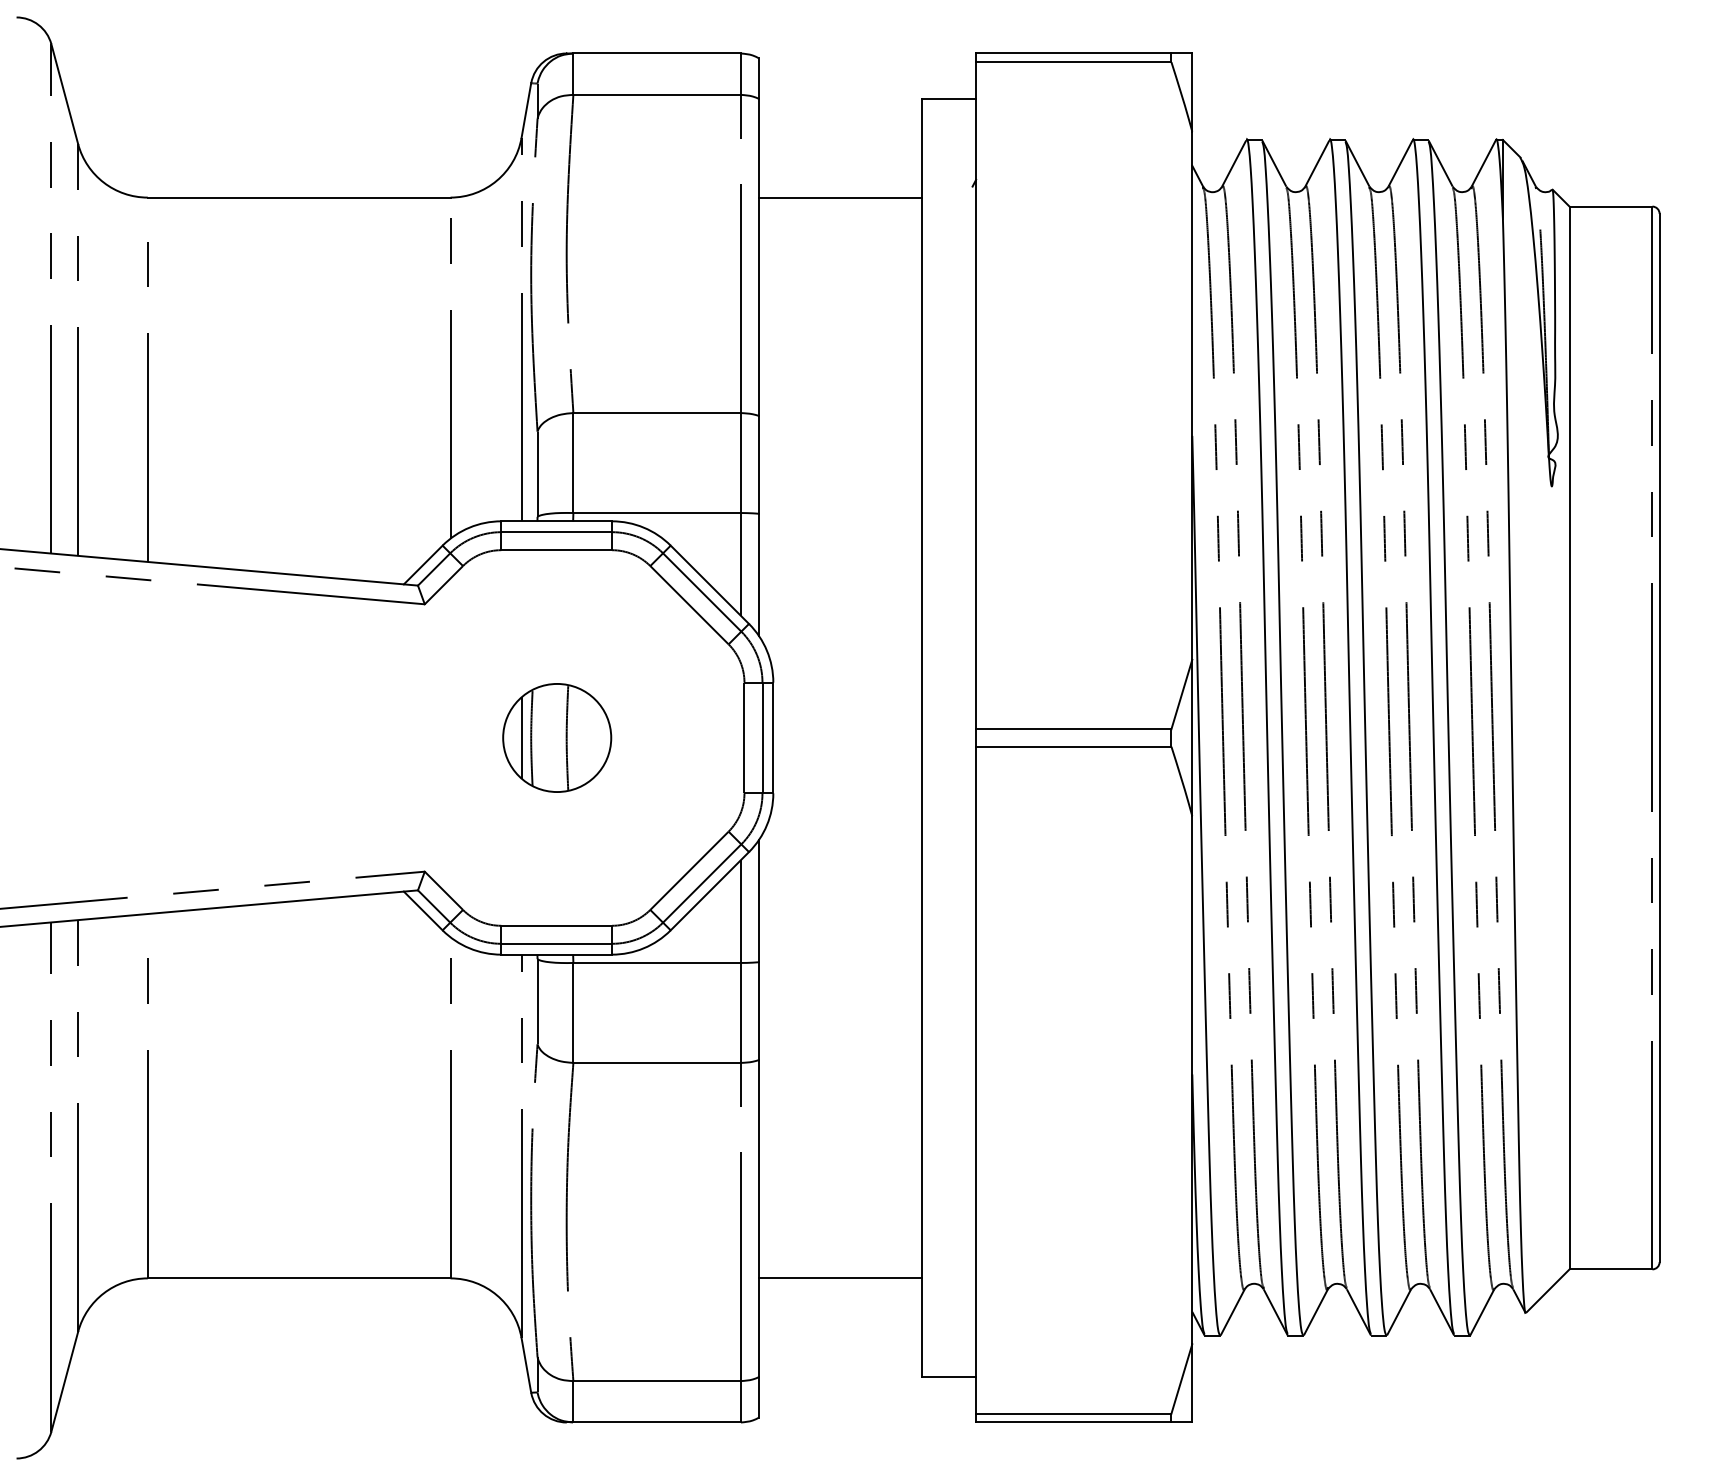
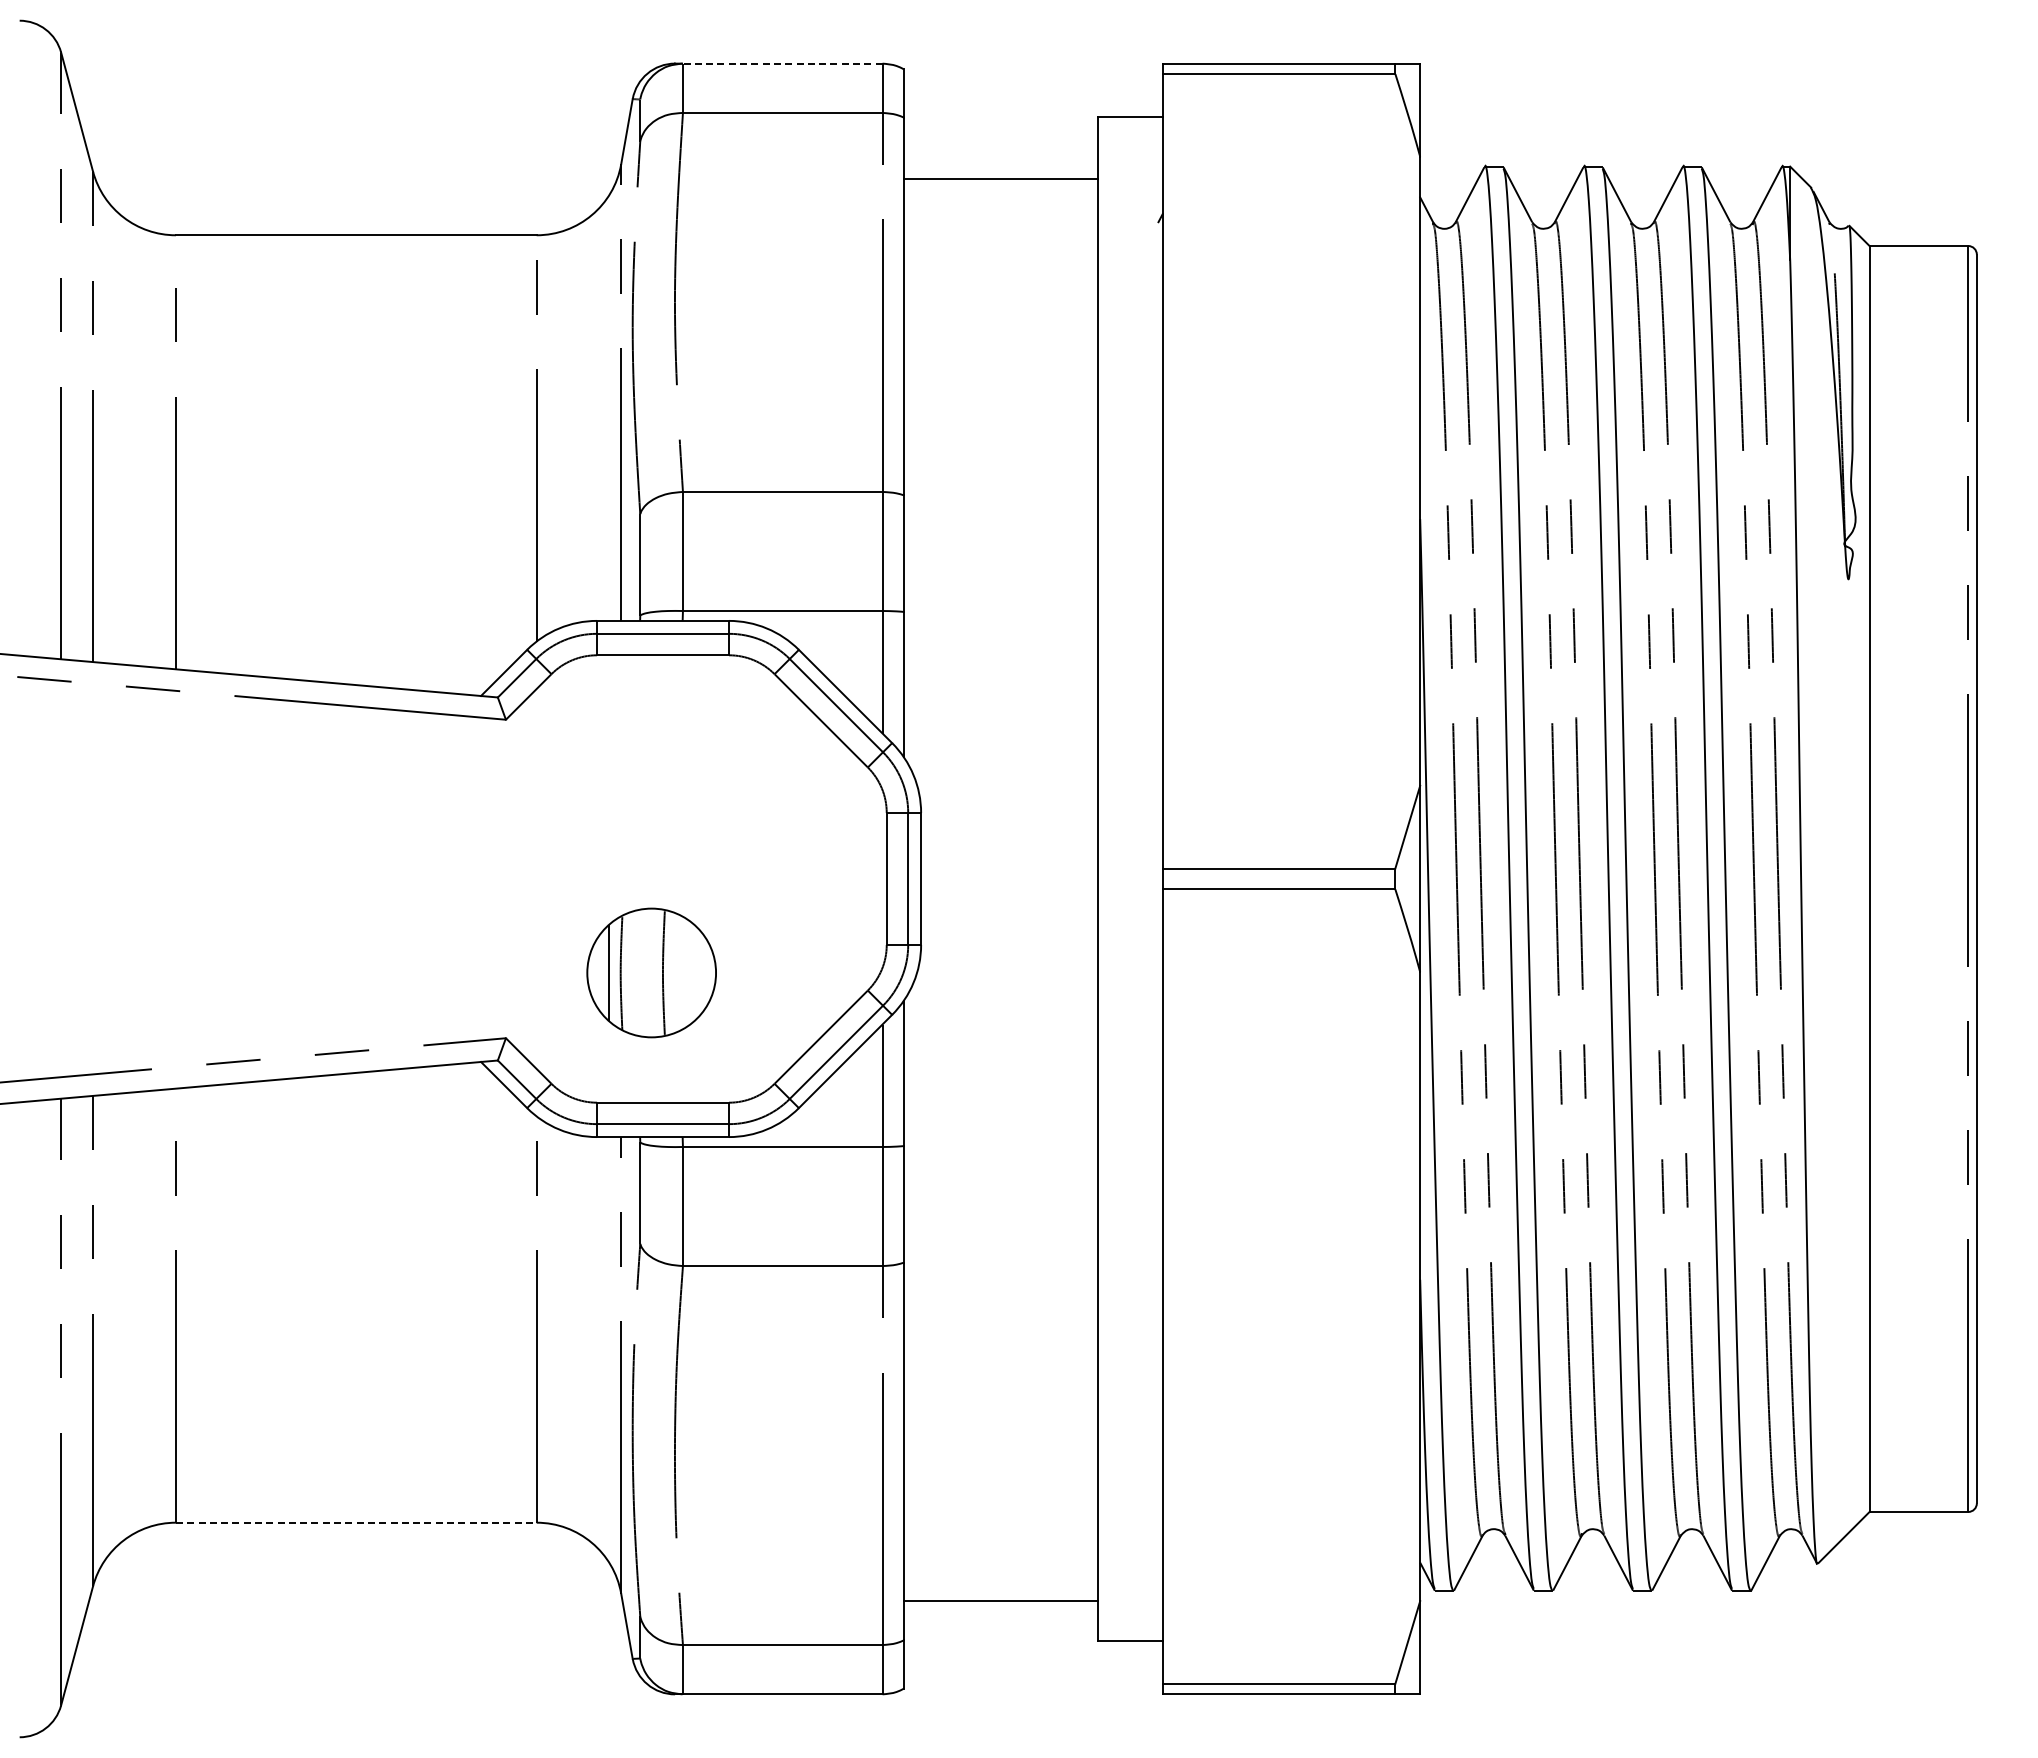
line: (656, 53) -> (782, 63), solid -> dashed
line: (840, 197) -> (1001, 179), moved
part: (557, 737) -> (651, 972), moved
line: (299, 1278) -> (356, 1522), solid -> dashed
line: (840, 1278) -> (1001, 1600), moved

